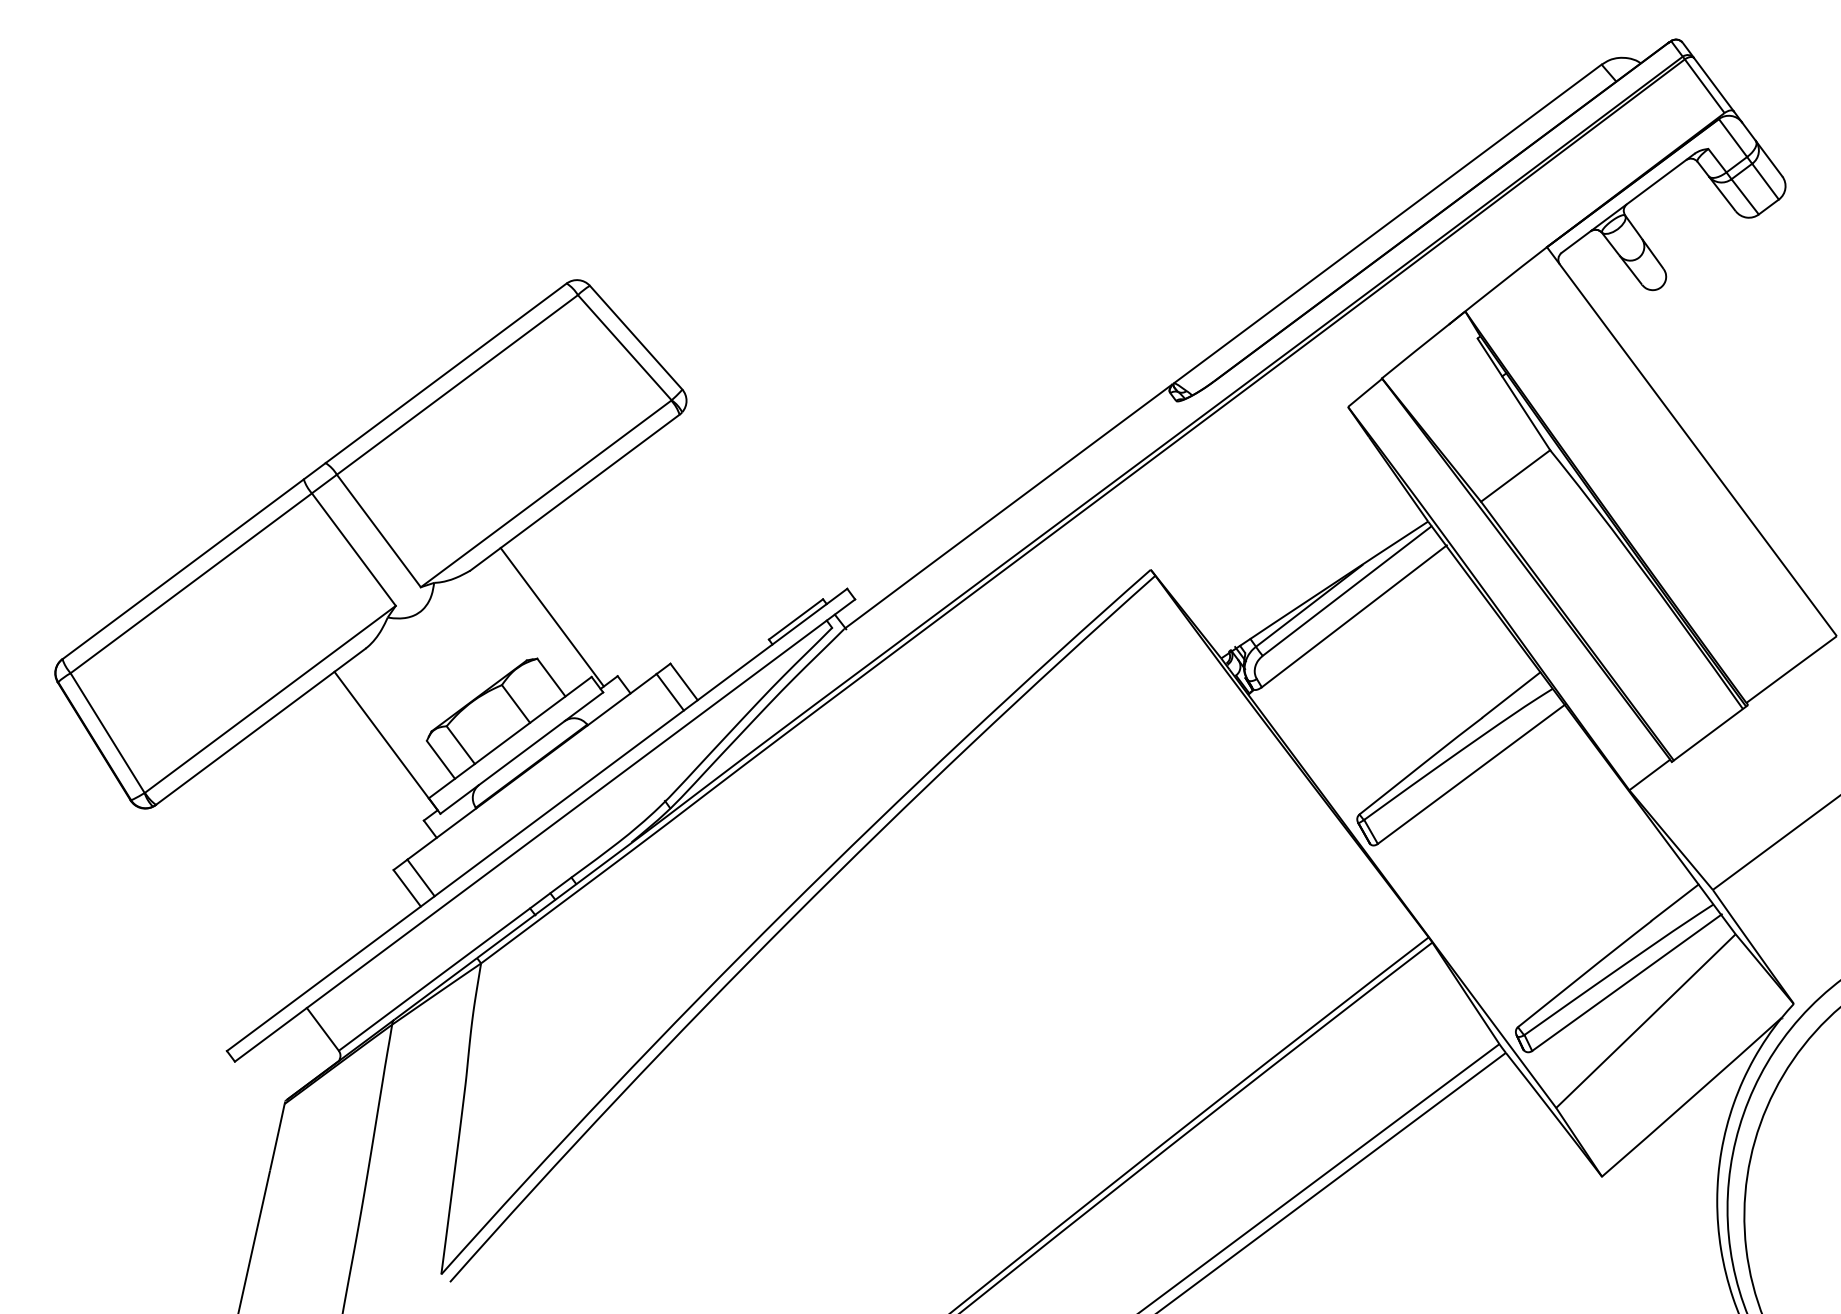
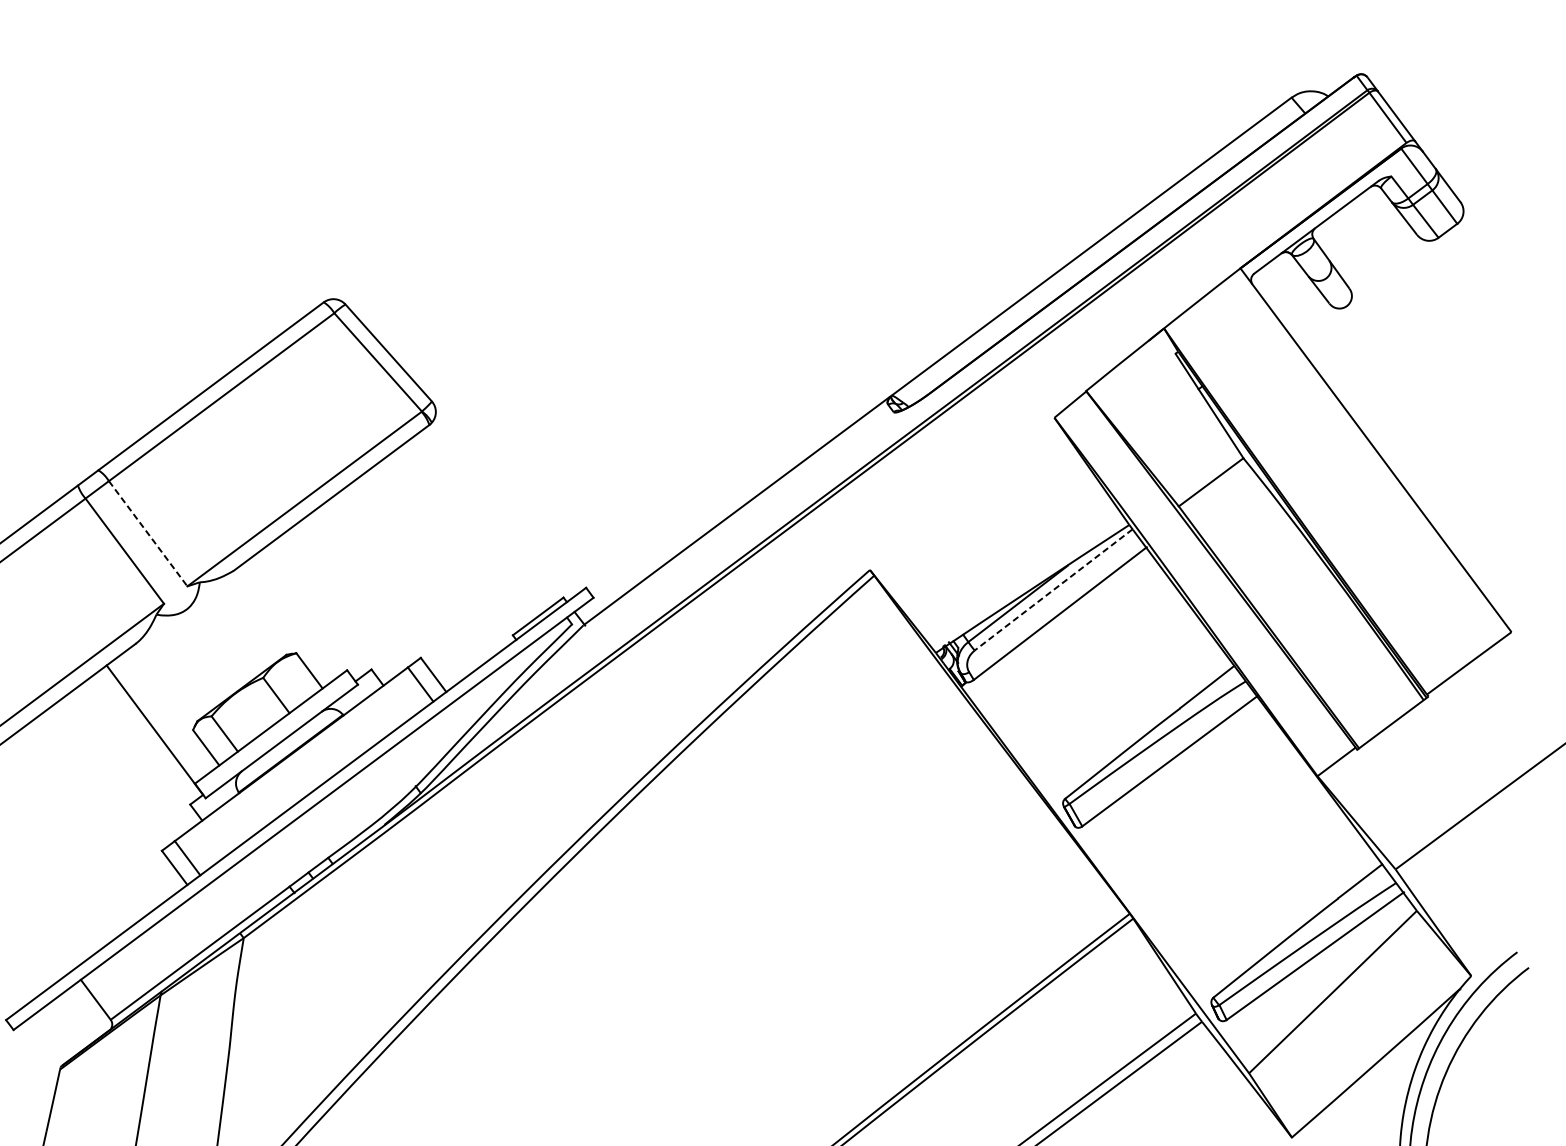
line: (379, 531) -> (148, 534), solid -> dashed
line: (1346, 591) -> (1053, 590), solid -> dashed
line: (551, 617) -> (309, 614), removed

